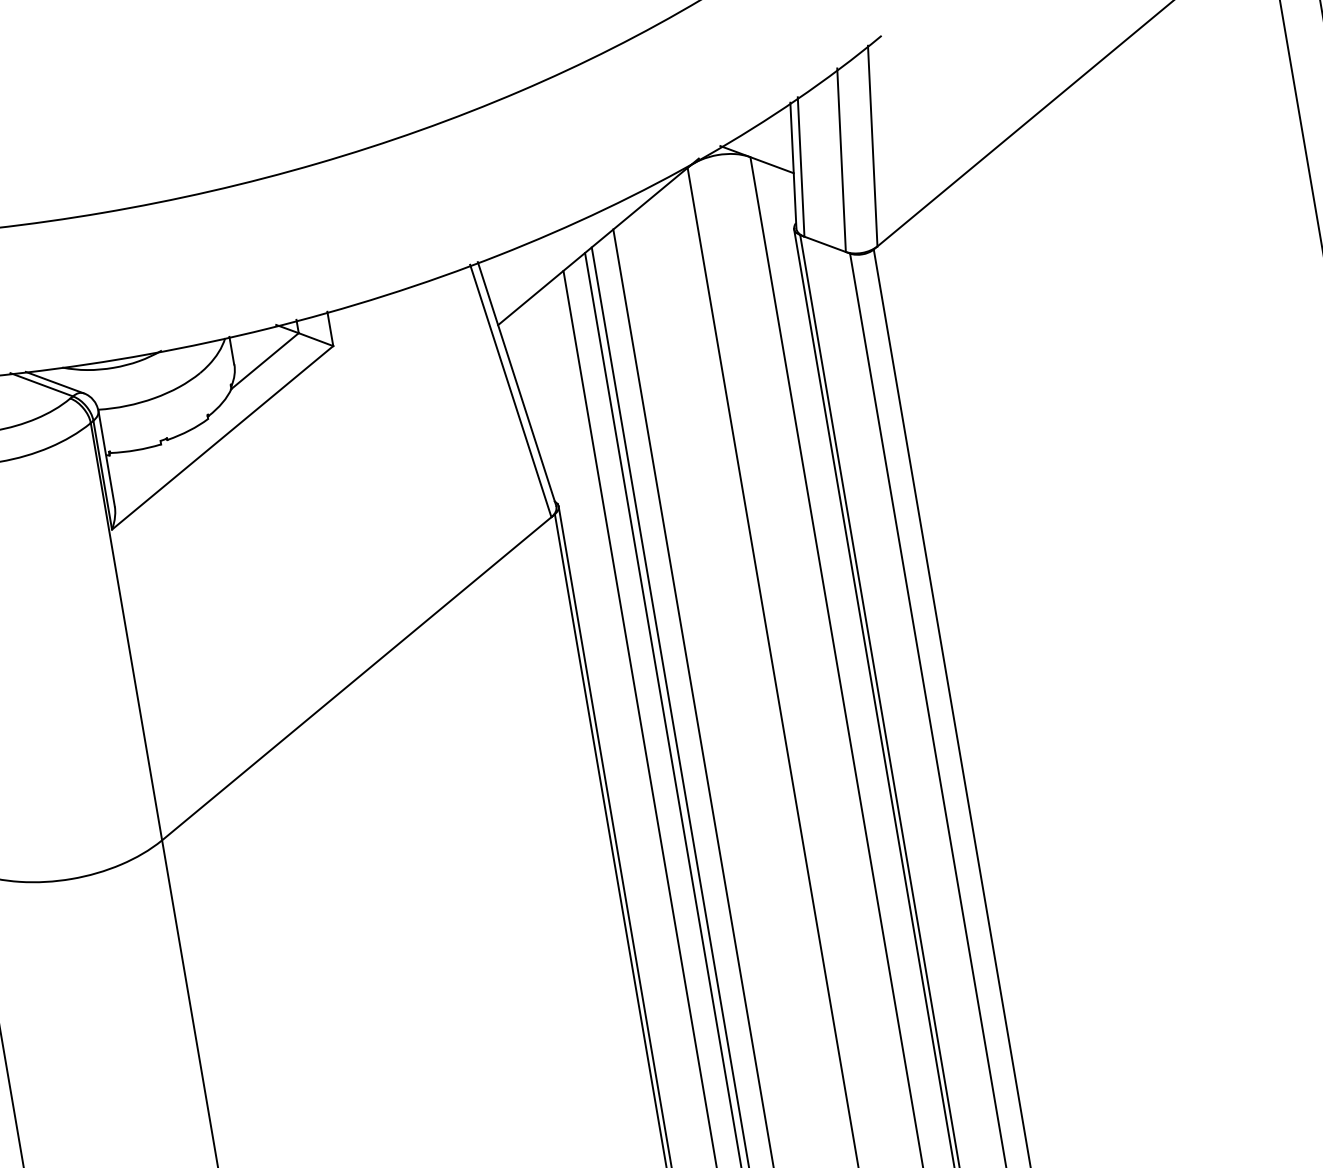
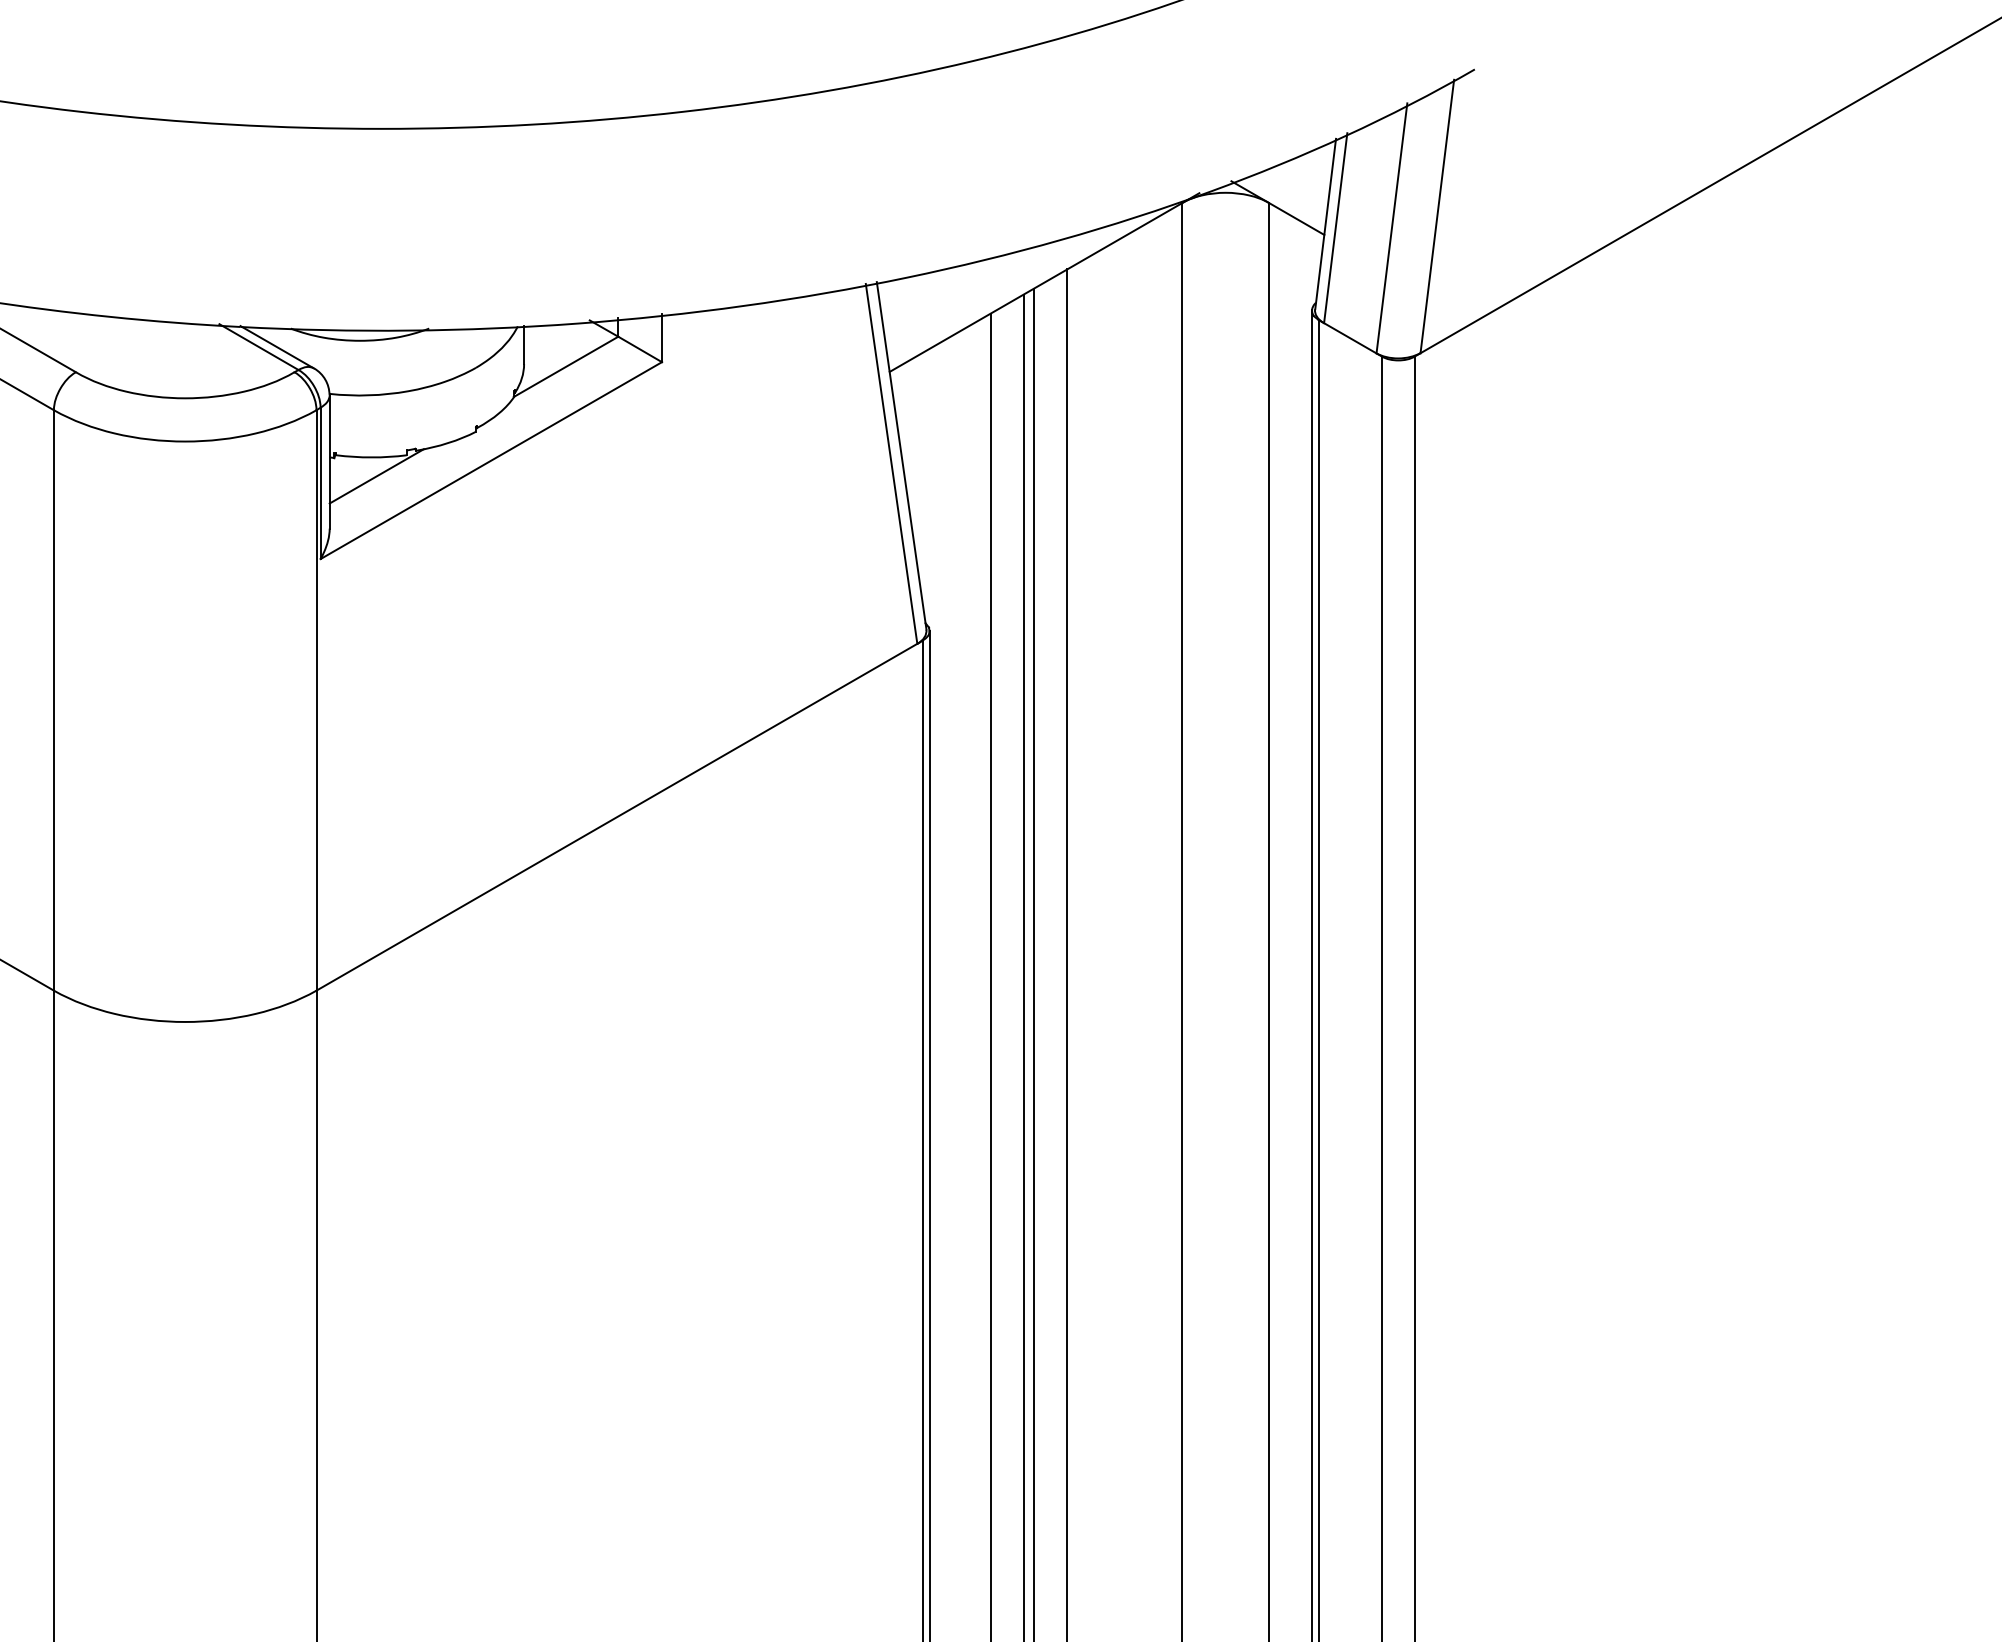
line: (142, 463) -> (376, 476), added

